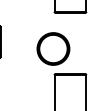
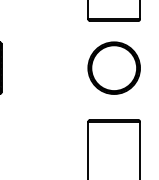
part: (53, 48) -> (114, 67), moved

